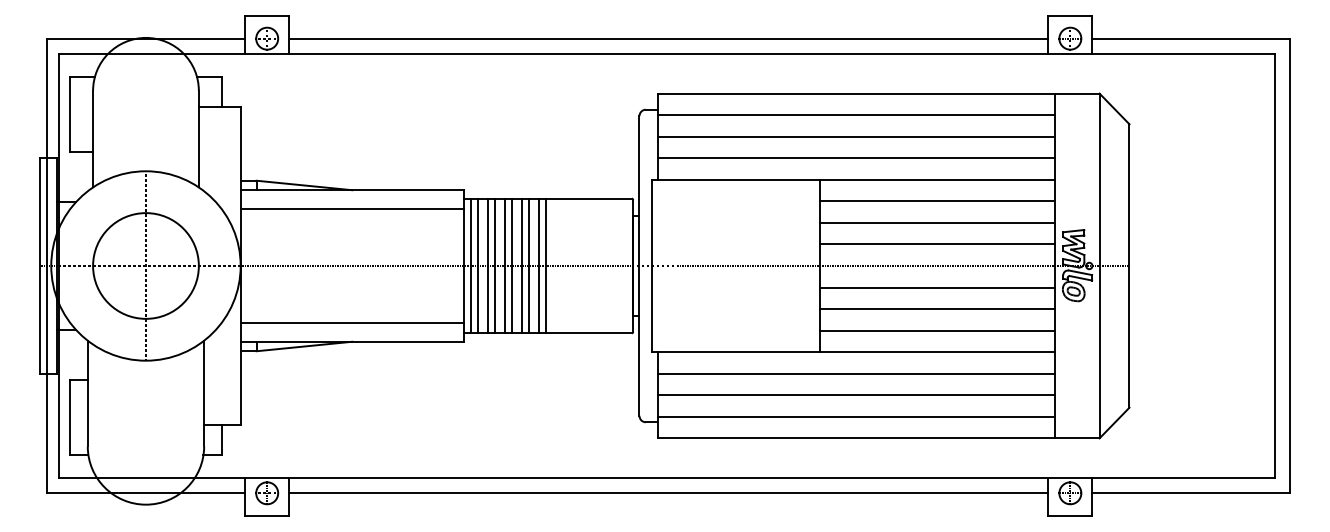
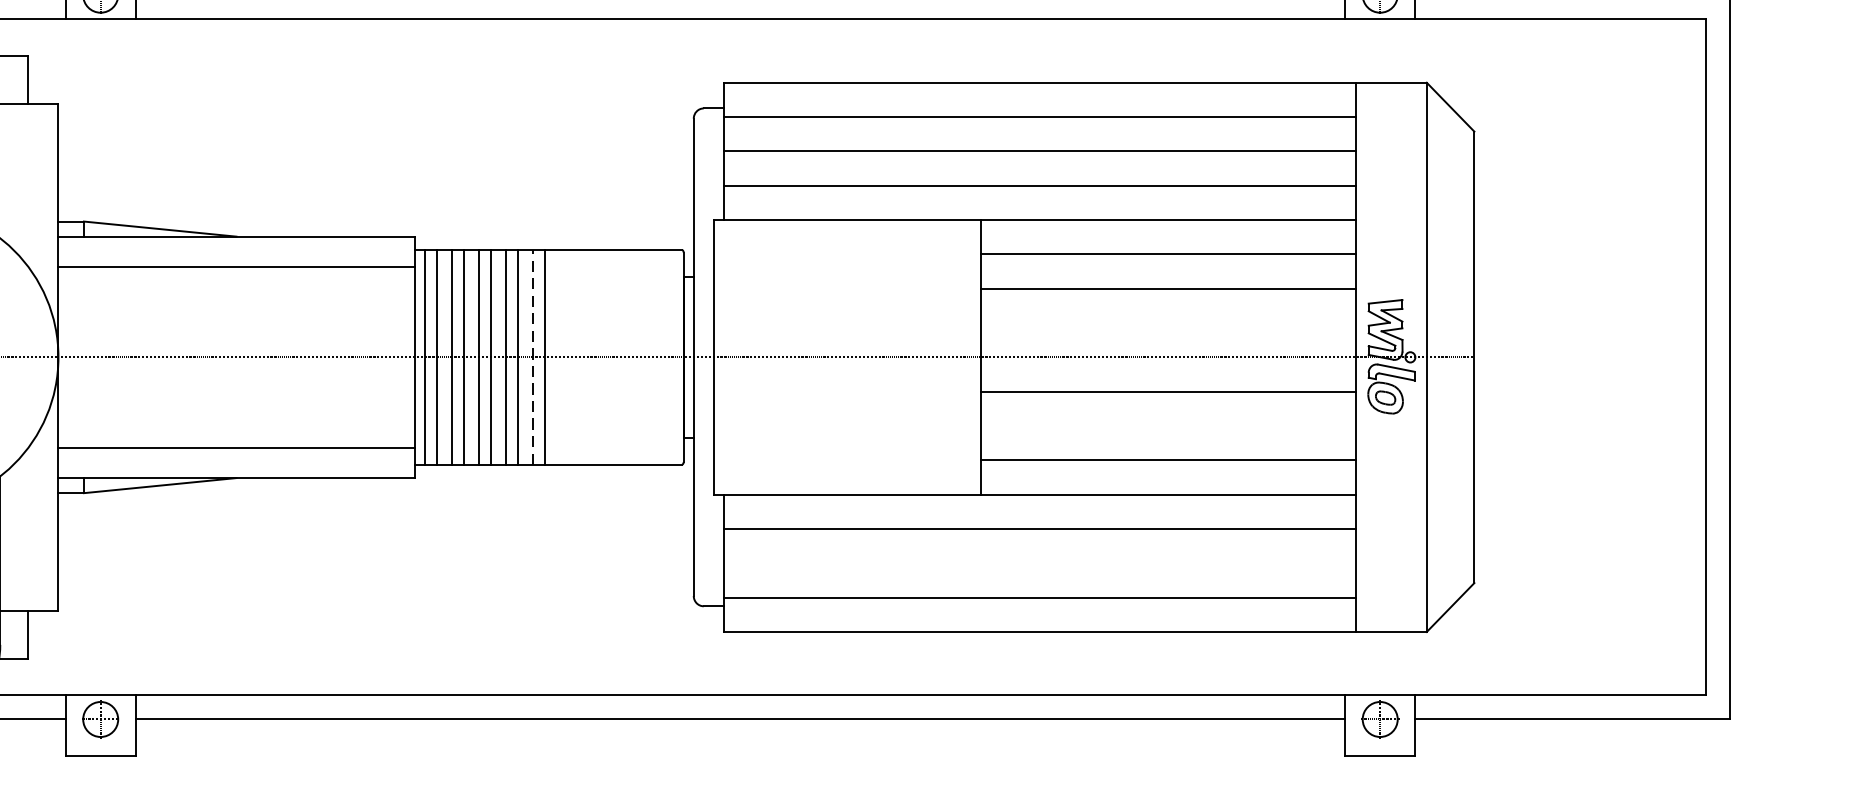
line: (936, 244) -> (1166, 323), removed
line: (538, 265) -> (532, 356), solid -> dashed
line: (936, 309) -> (1166, 426), removed
line: (856, 395) -> (1039, 563), removed

